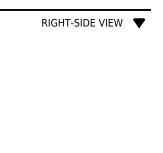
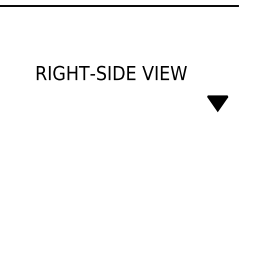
text: (82, 22) -> (111, 72), moved
part: (138, 23) -> (216, 104), moved

